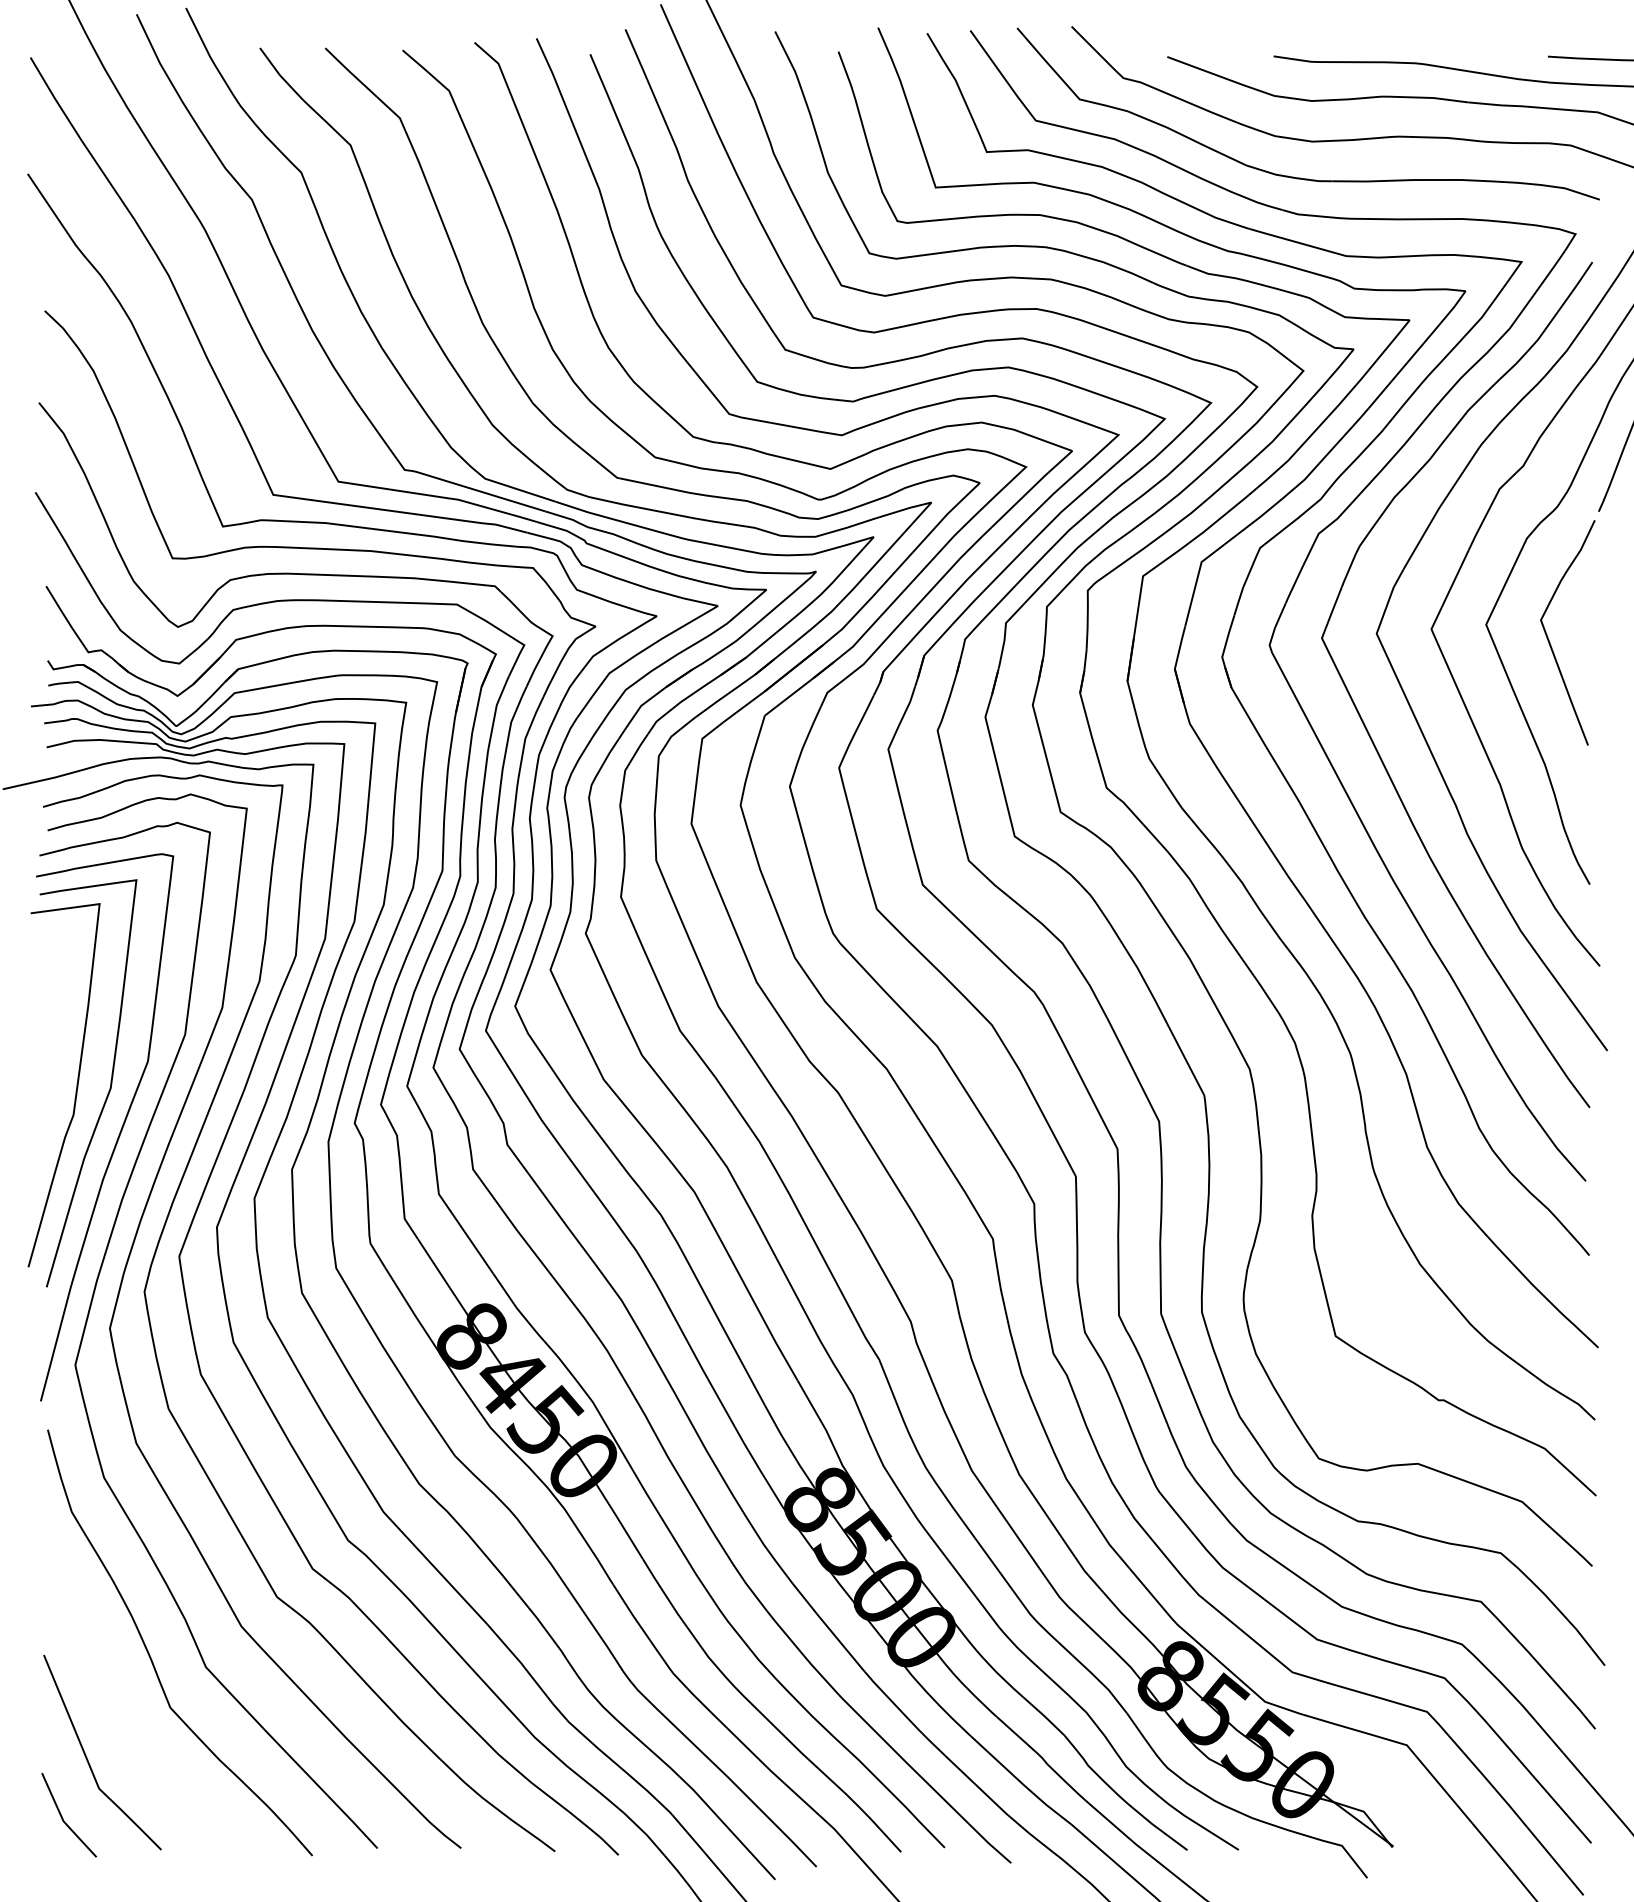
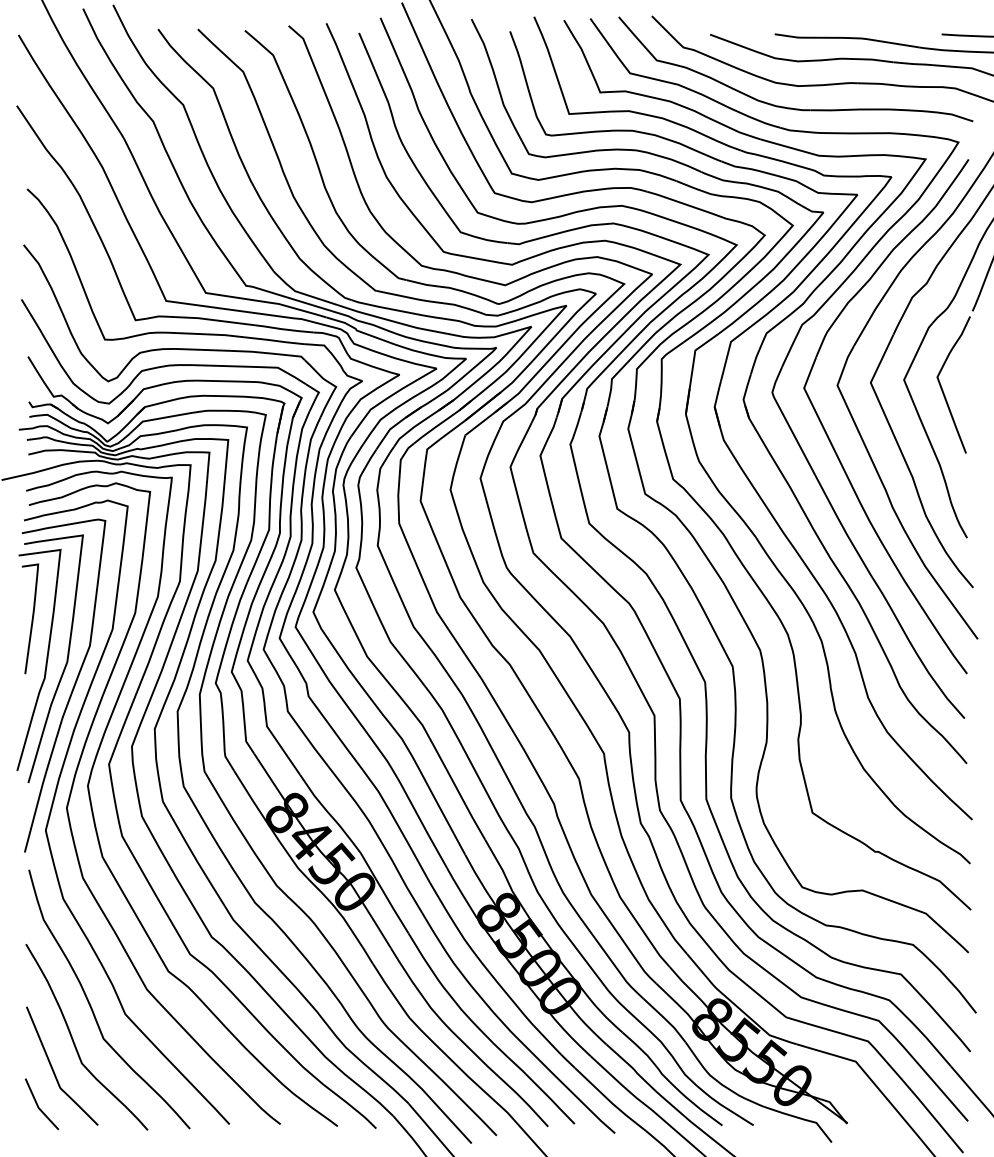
curve: (51, 1016) -> (31, 618), added
curve: (124, 1715) -> (75, 1043), added

